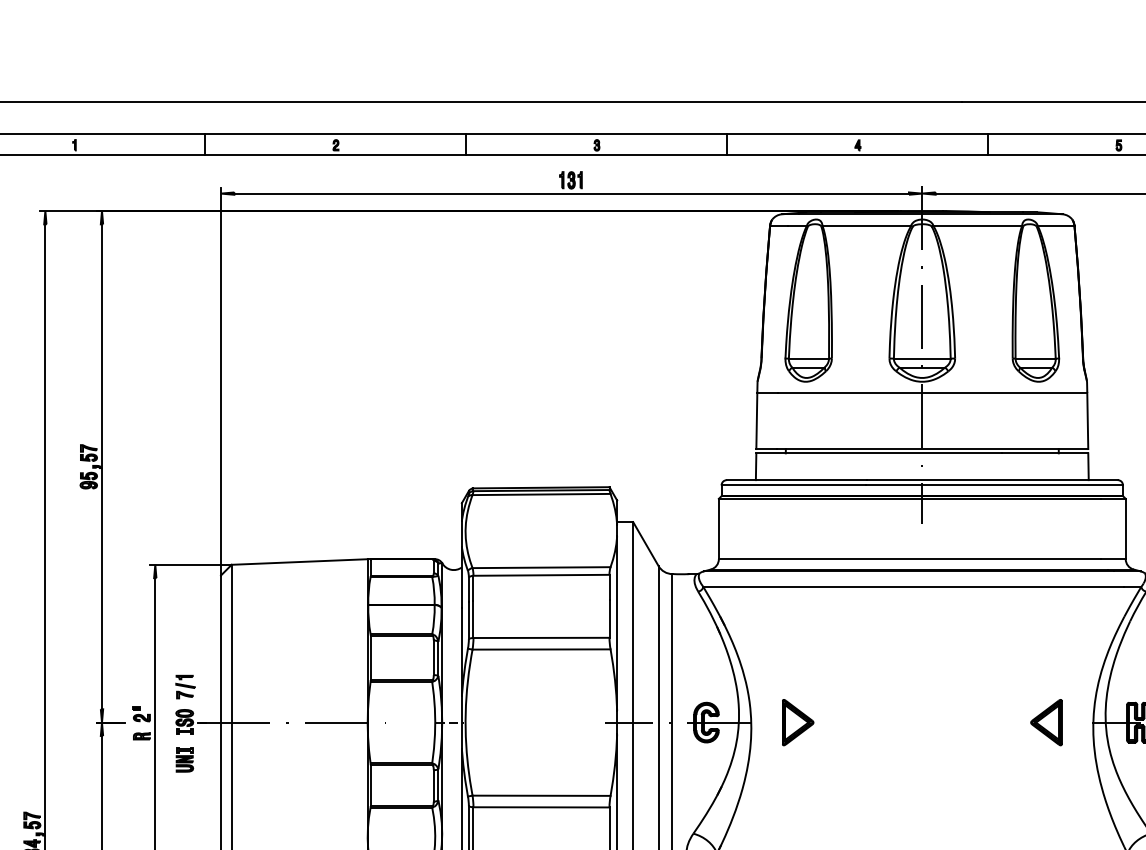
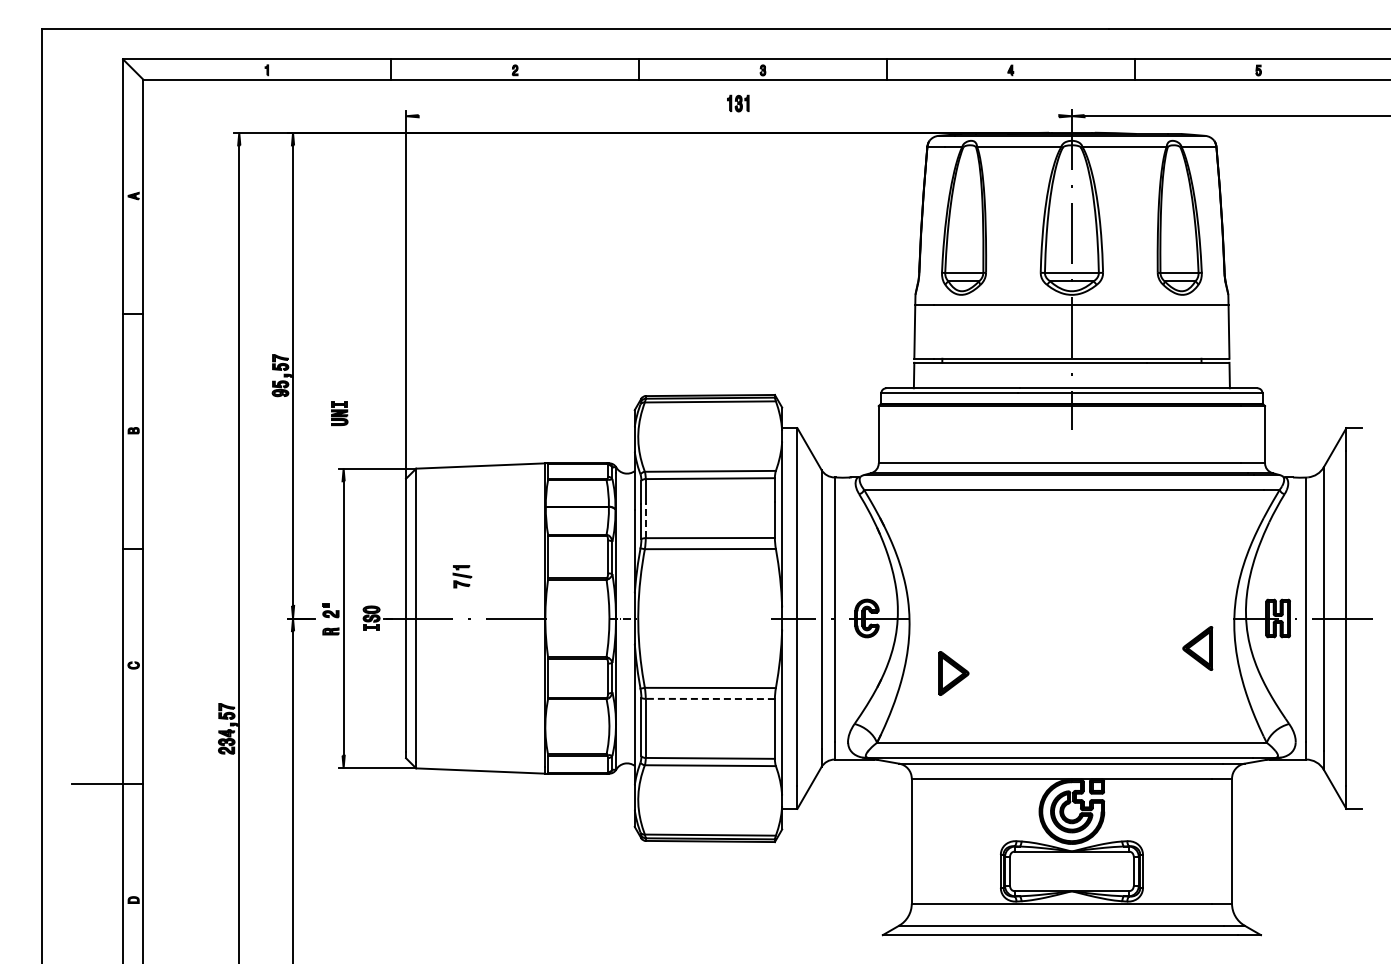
line: (571, 193) -> (738, 116), removed
line: (473, 619) -> (645, 520), solid -> dashed
part: (185, 686) -> (462, 576), moved
part: (797, 722) -> (953, 673), moved
part: (1046, 722) -> (1197, 648), moved
part: (184, 759) -> (339, 413), moved
line: (541, 806) -> (710, 698), solid -> dashed

